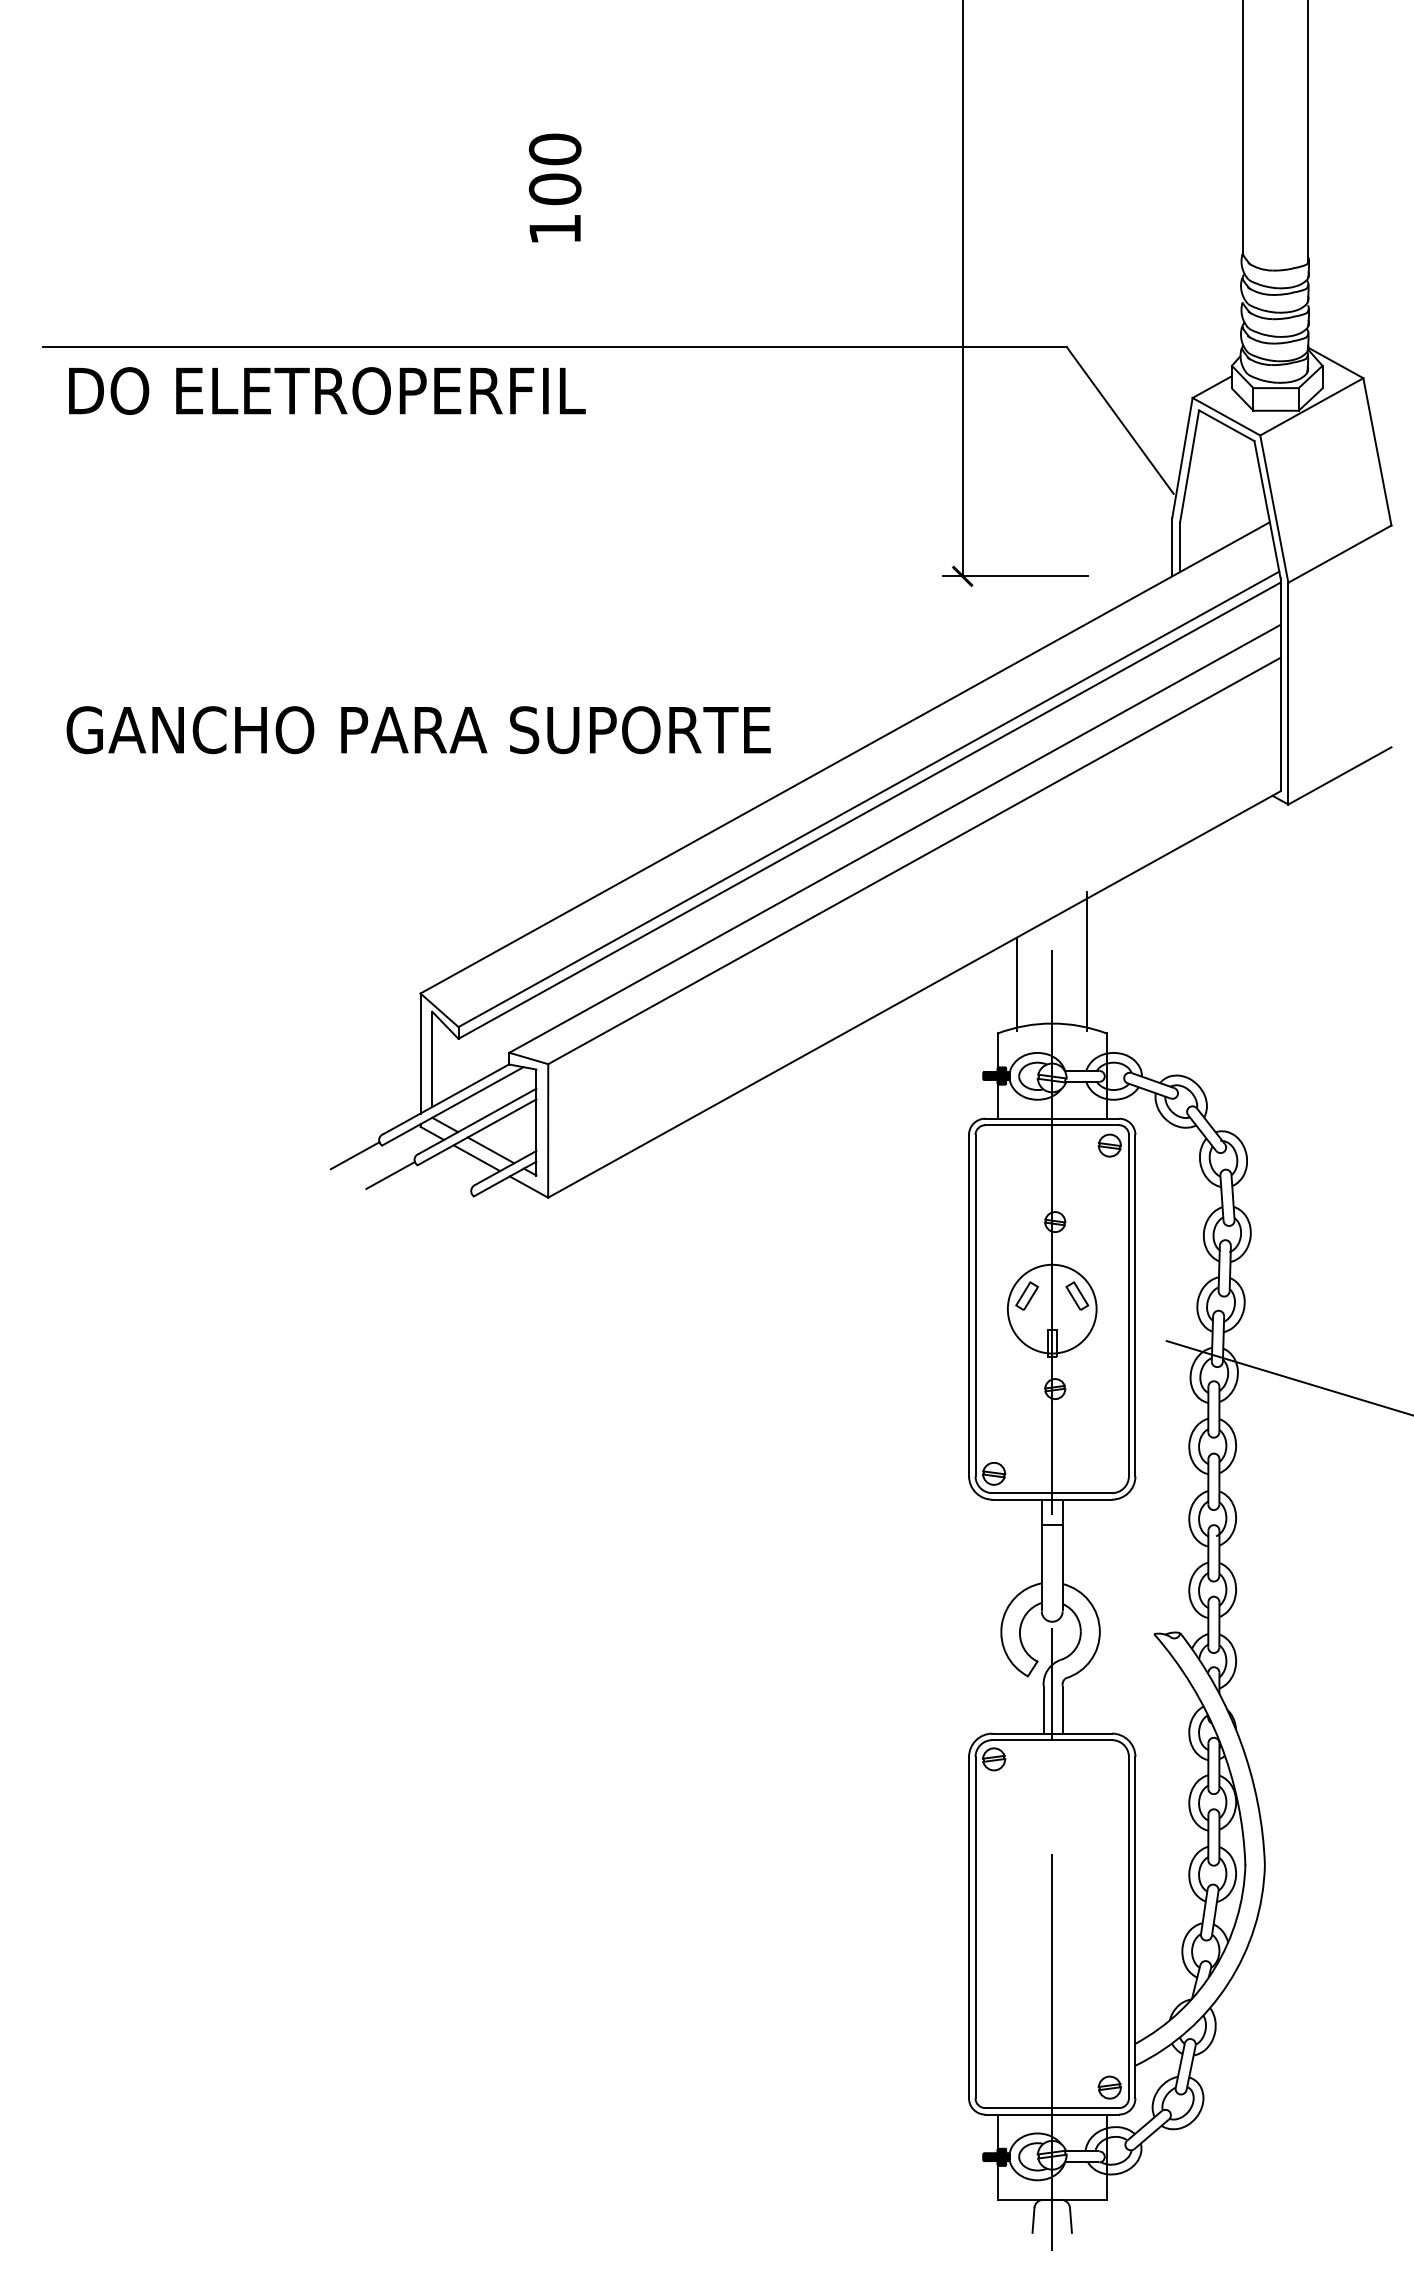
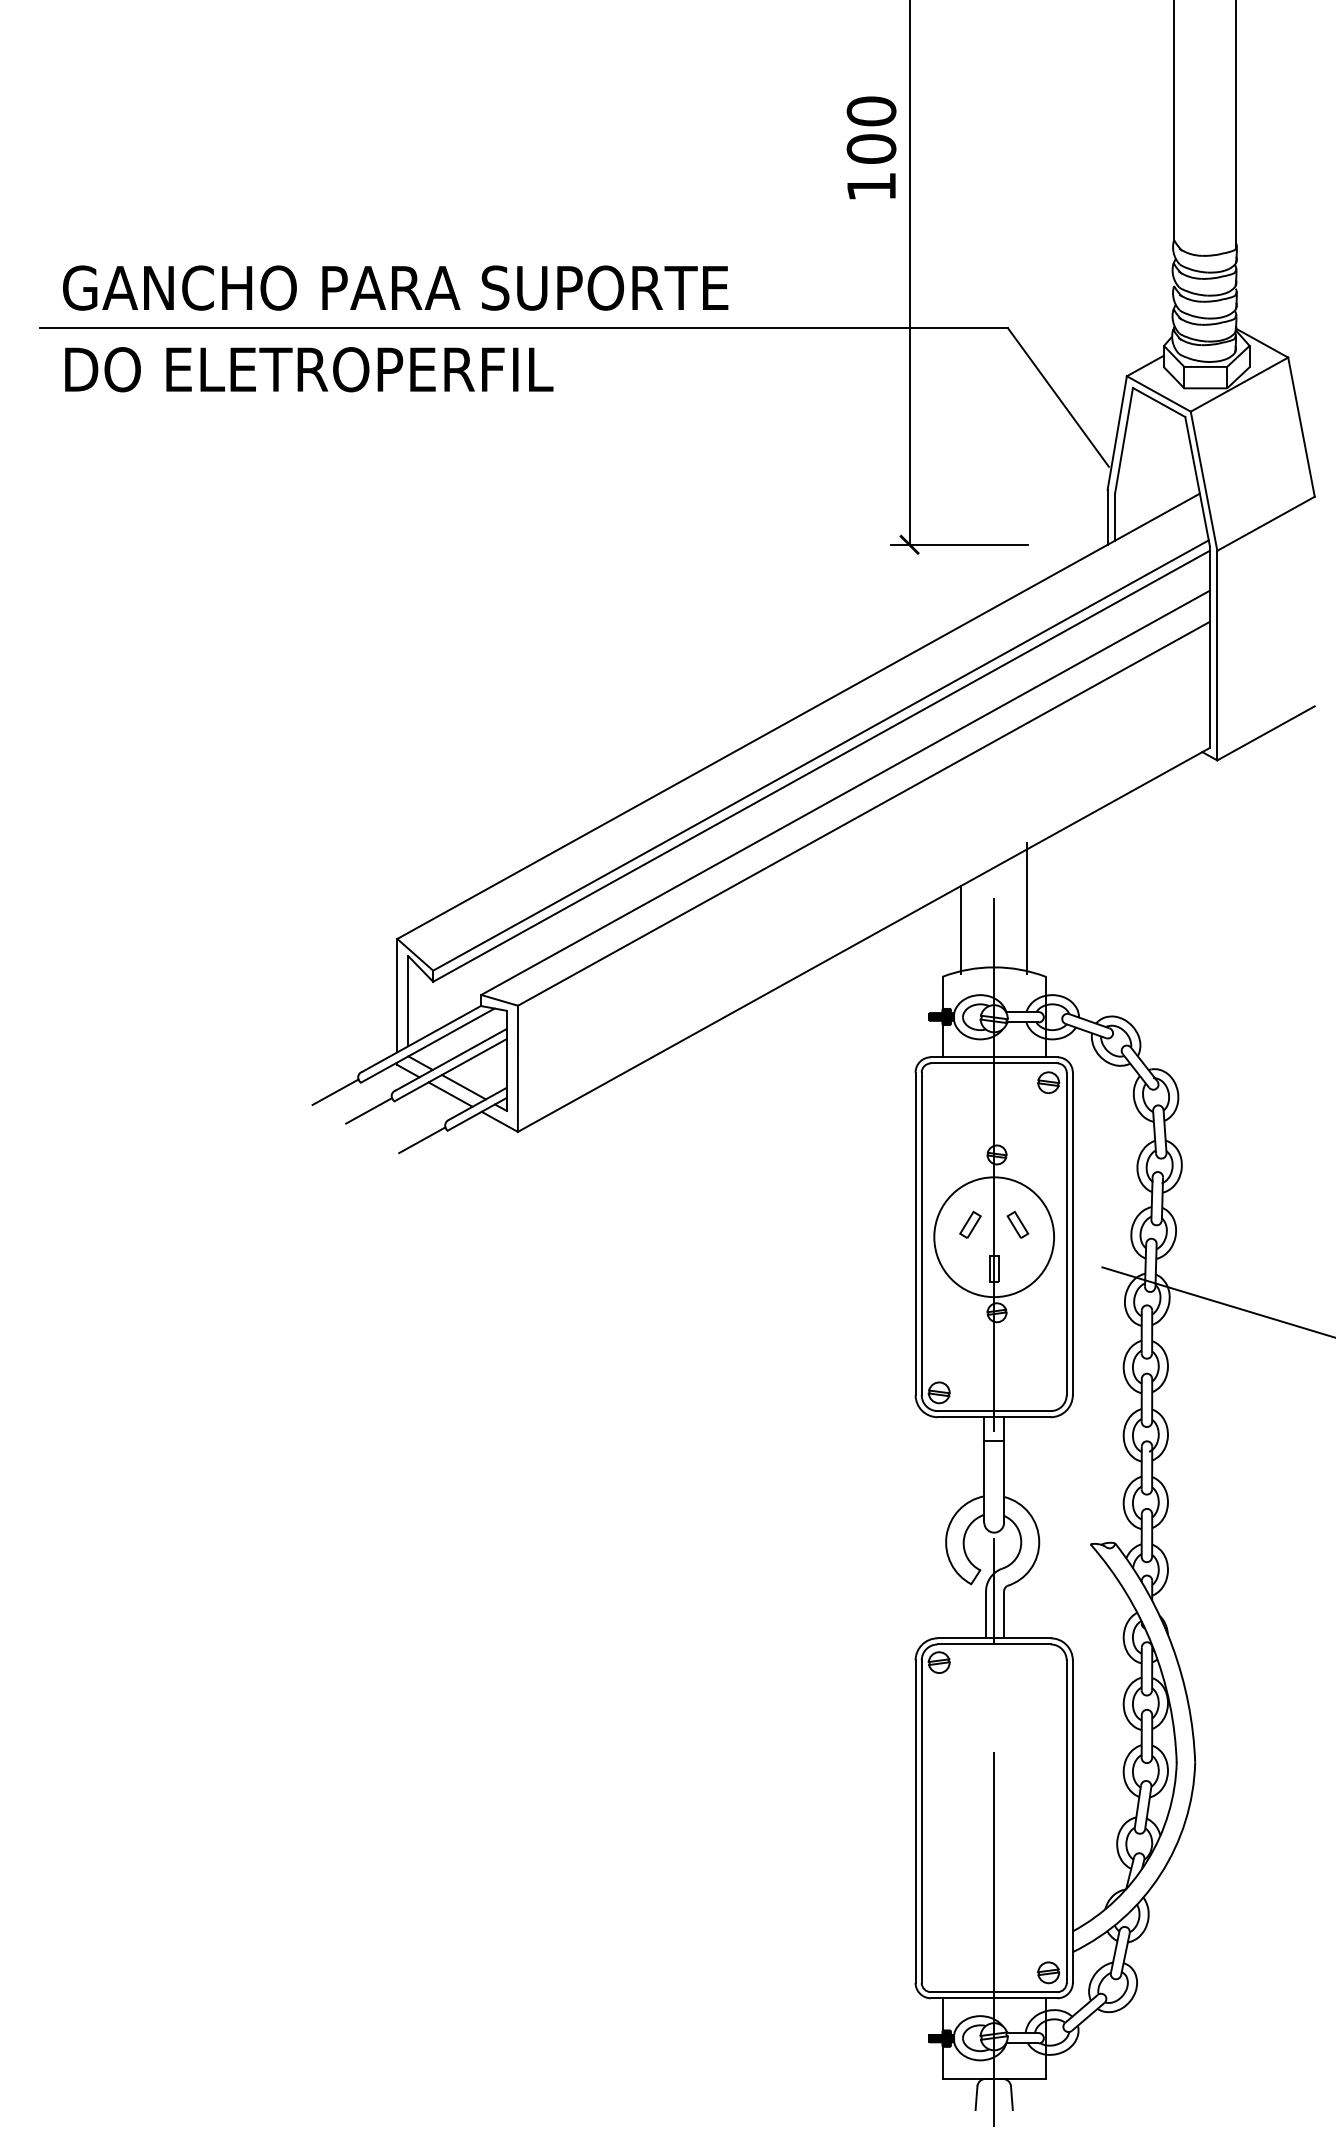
text: (555, 187) -> (871, 147), moved
text: (418, 729) -> (395, 287), moved
line: (447, 1206) -> (422, 1140), added
circle: (1052, 1309) -> (994, 1237), size x1.43

